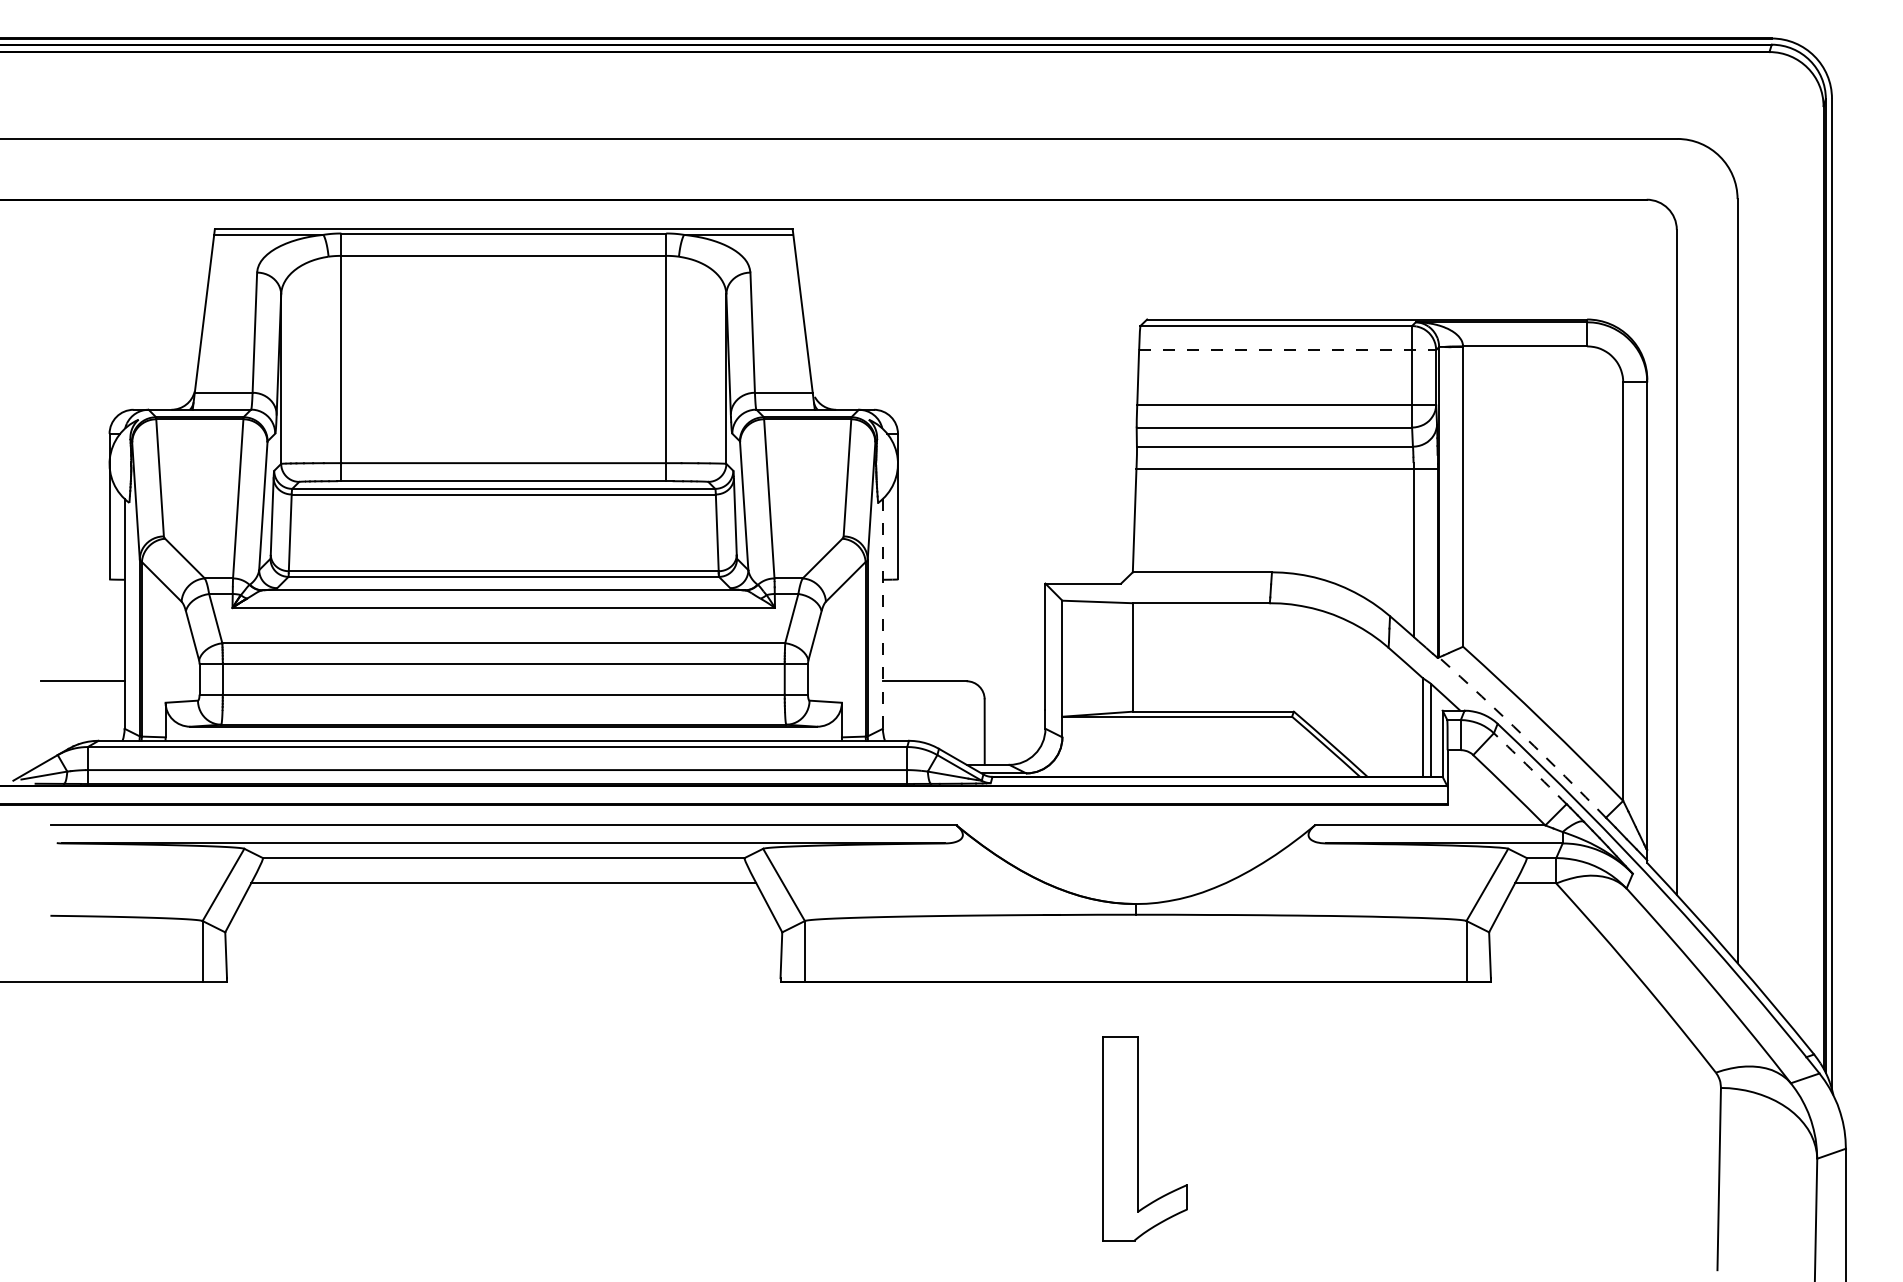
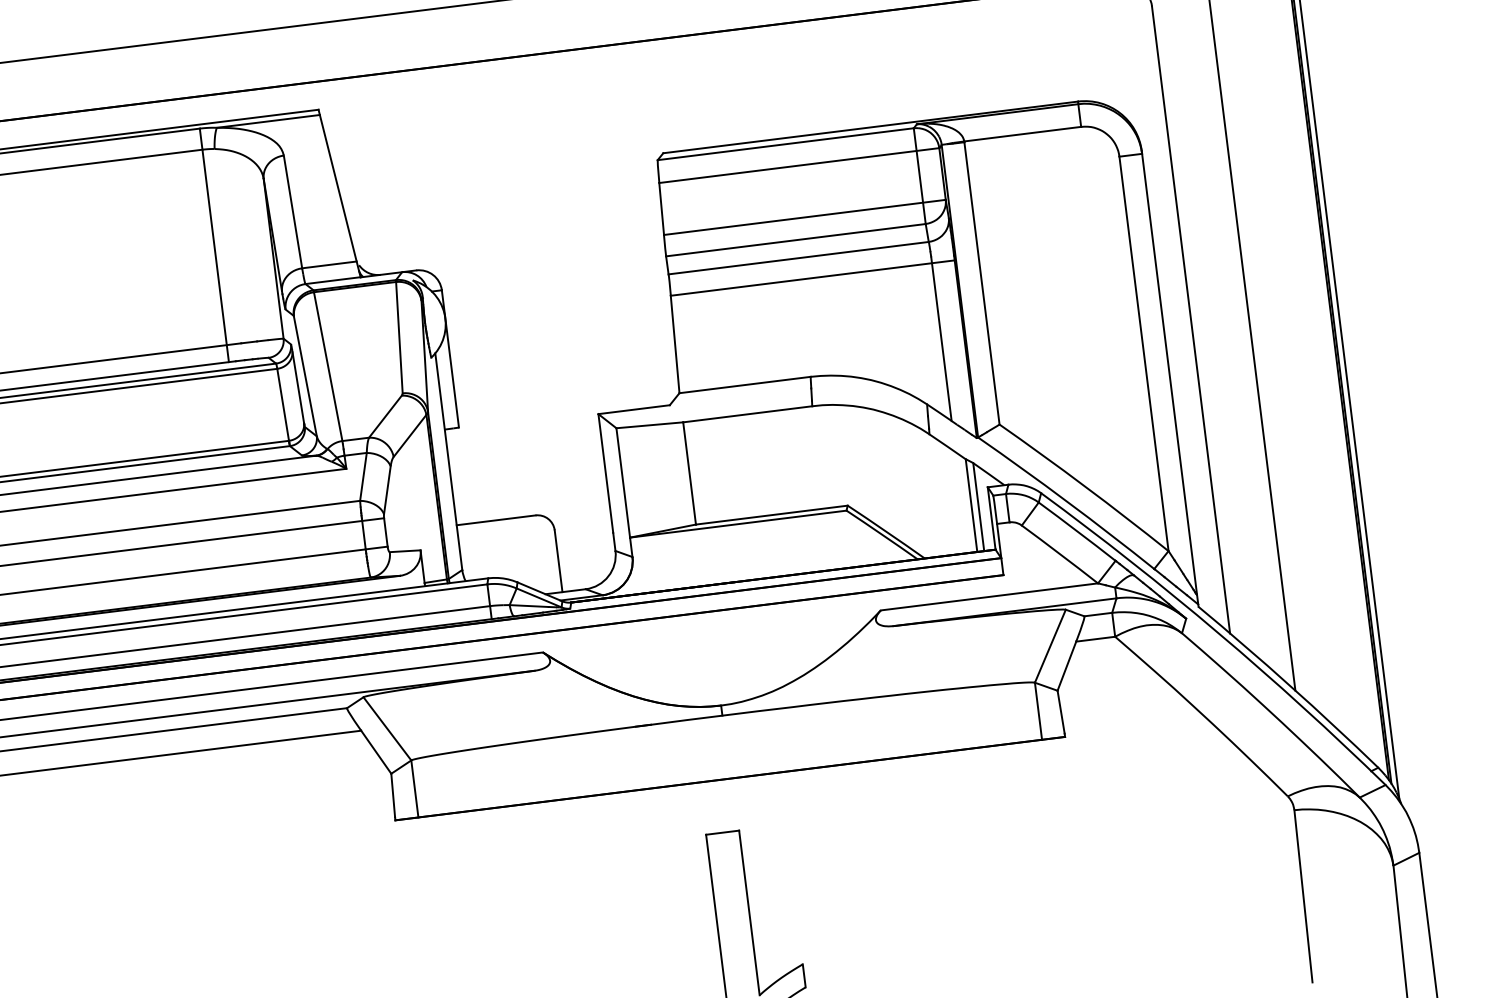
line: (1287, 350) -> (799, 165), dashed -> solid
line: (882, 613) -> (448, 461), dashed -> solid
arc: (1523, 736) -> (1067, 502), dashed -> solid
arc: (1530, 768) -> (1077, 531), dashed -> solid

